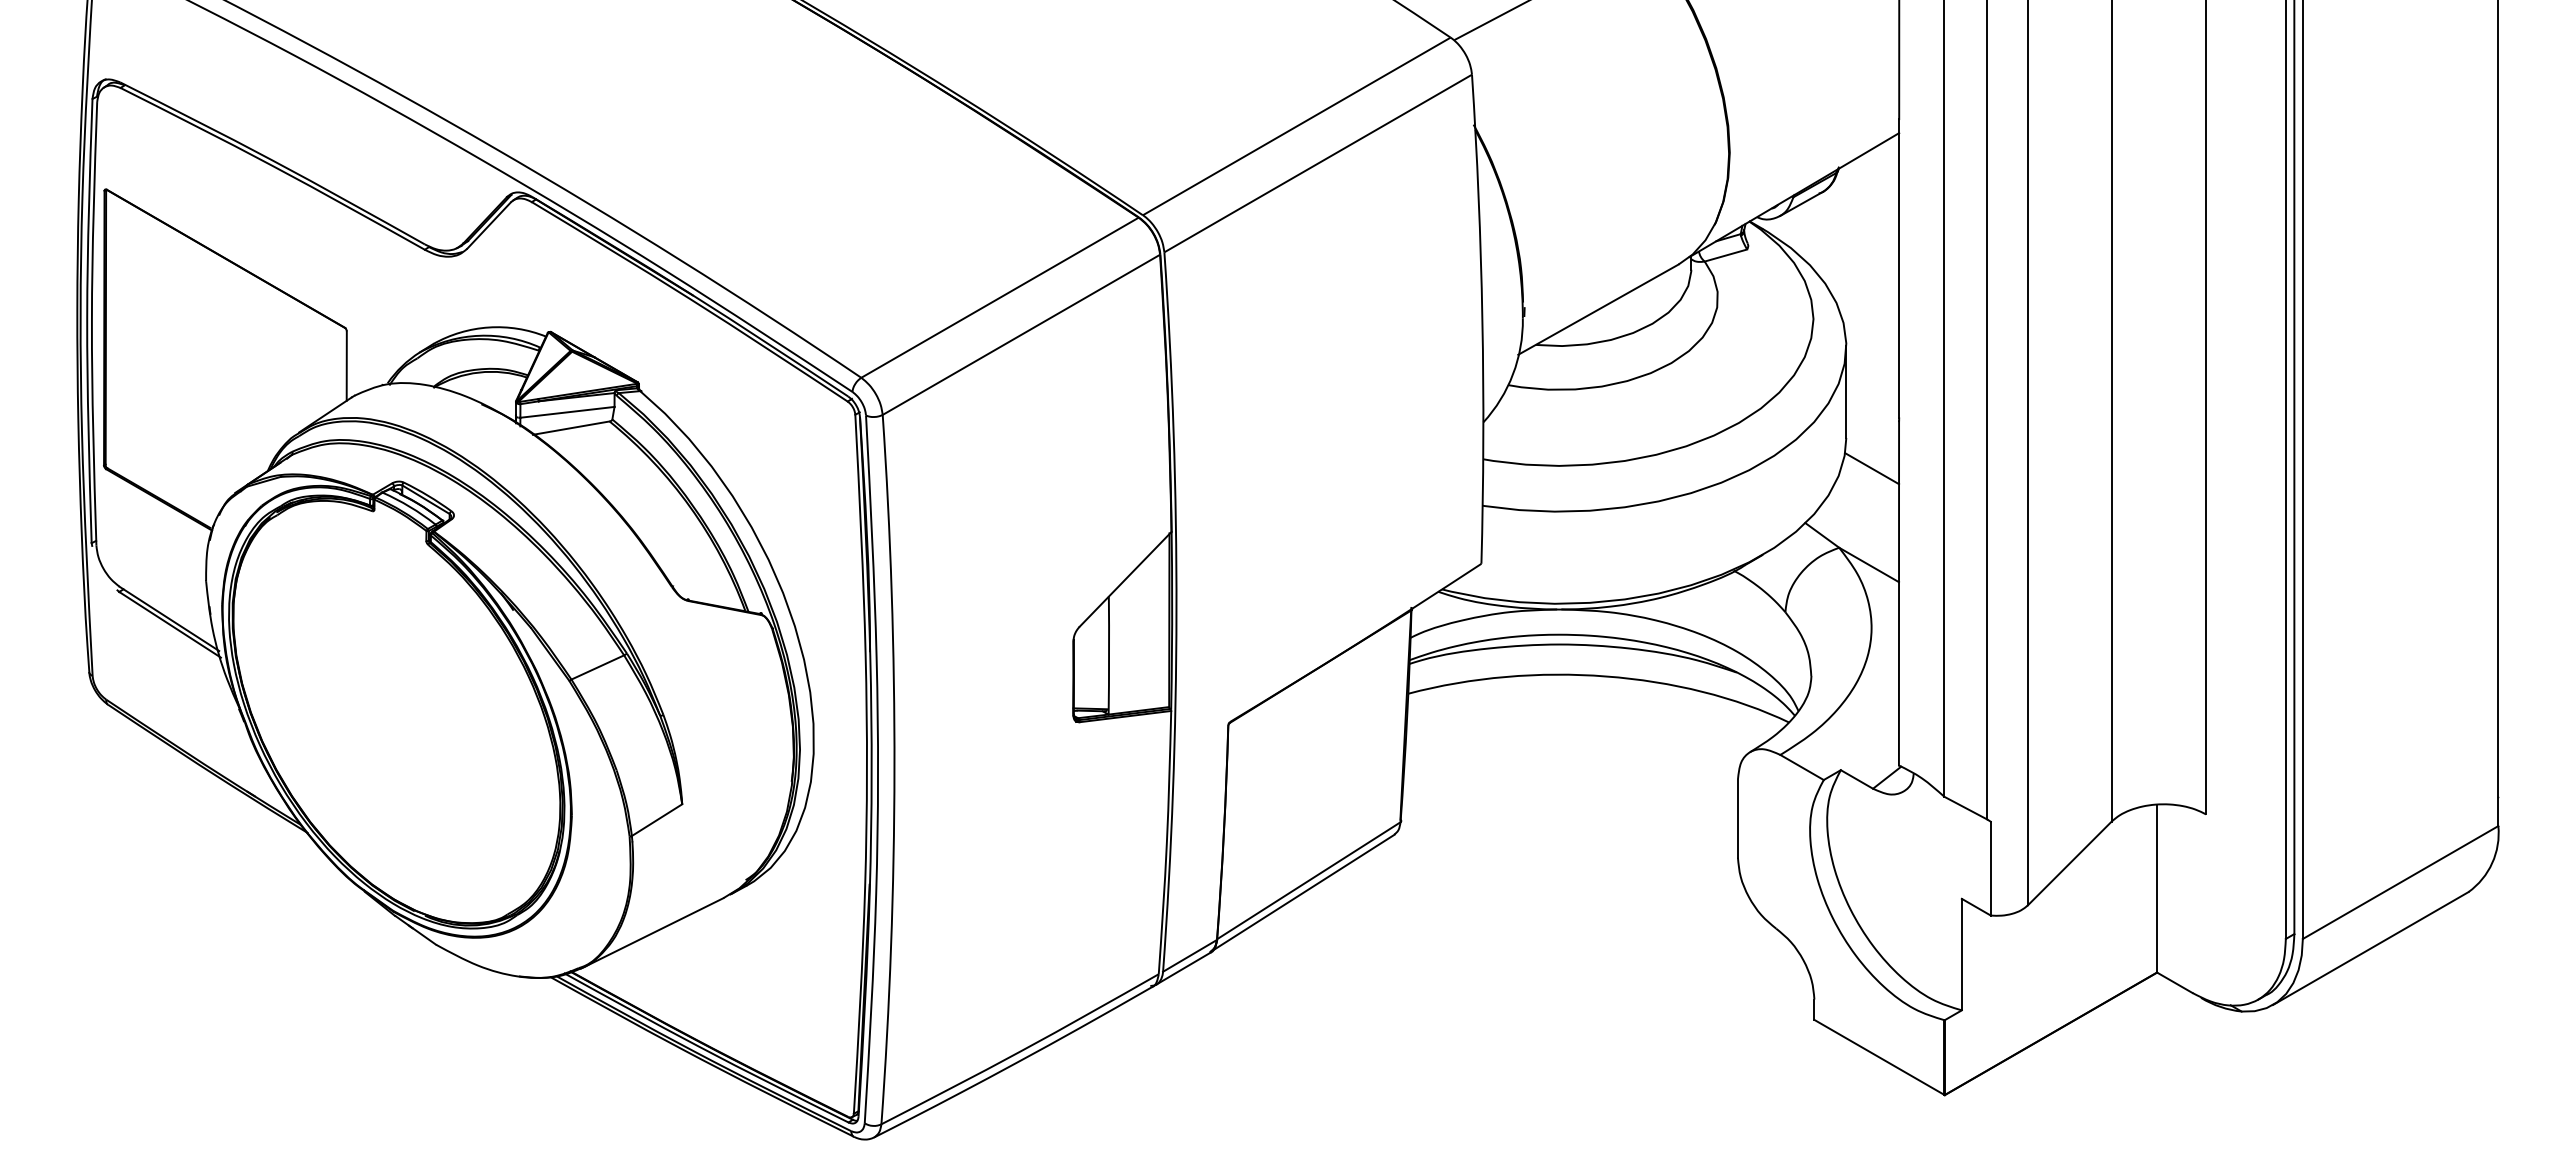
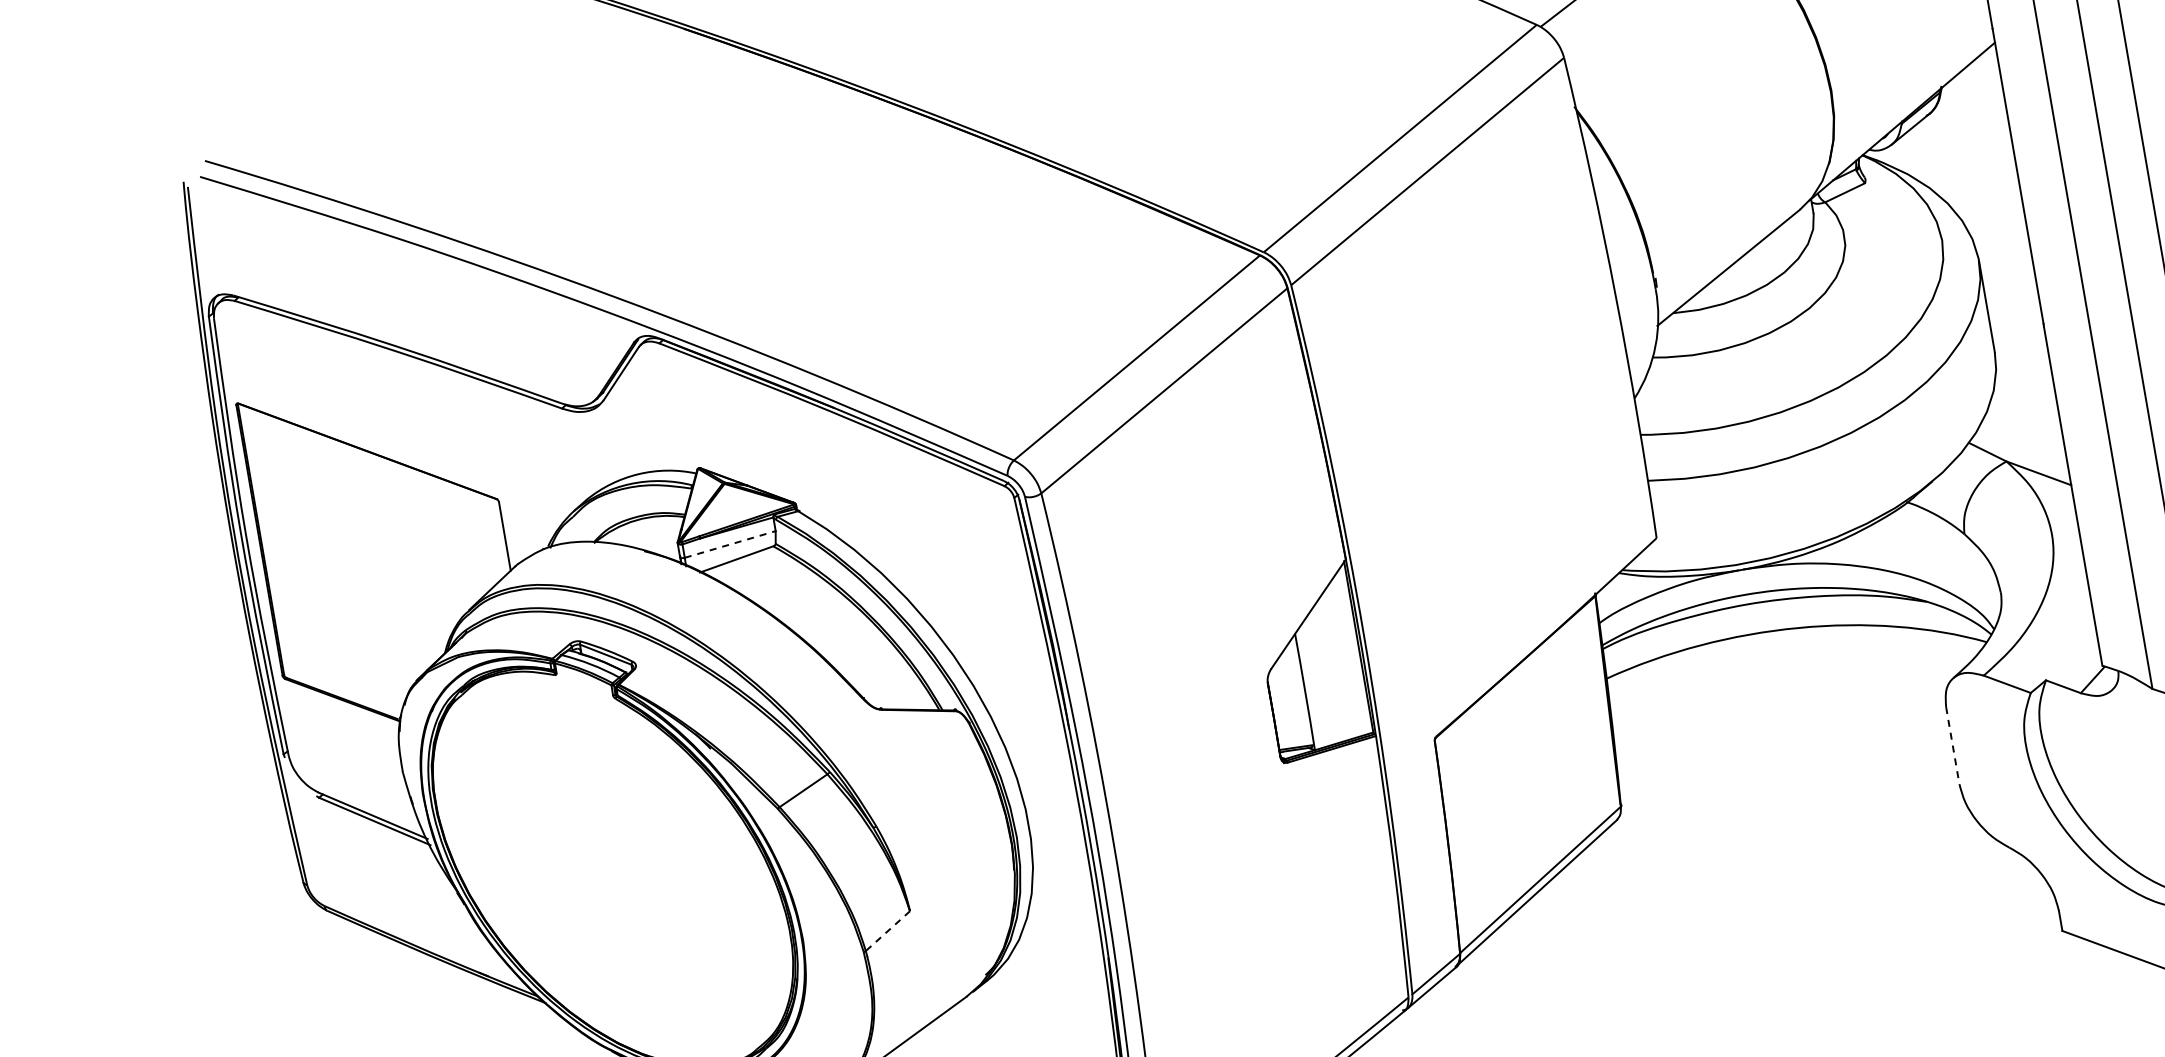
line: (567, 412) -> (730, 544), solid -> dashed
line: (1872, 468) -> (2025, 377), removed
line: (1737, 819) -> (1952, 746), solid -> dashed
line: (657, 820) -> (888, 931), solid -> dashed

